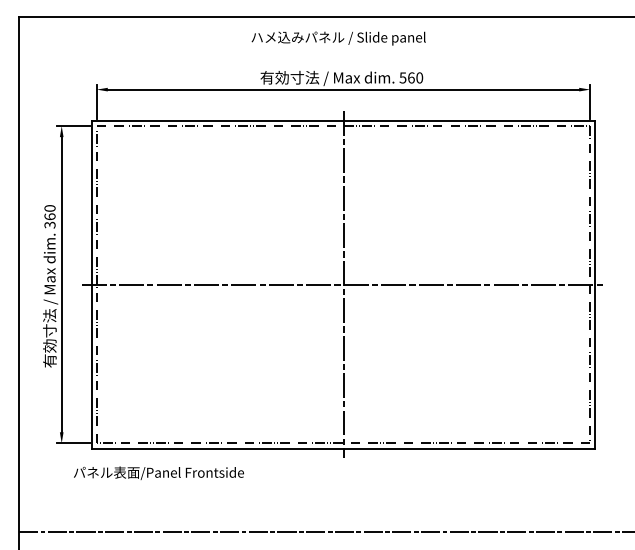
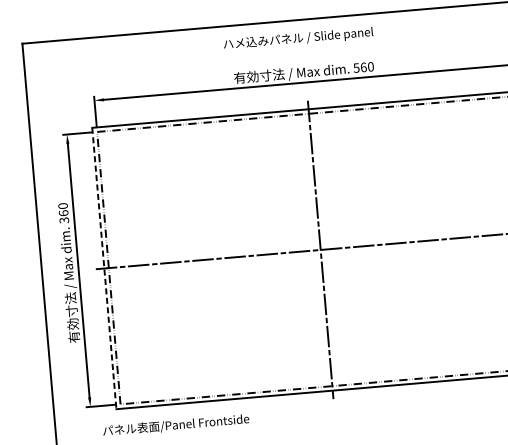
line: (91, 284) -> (104, 268), solid -> dashed

